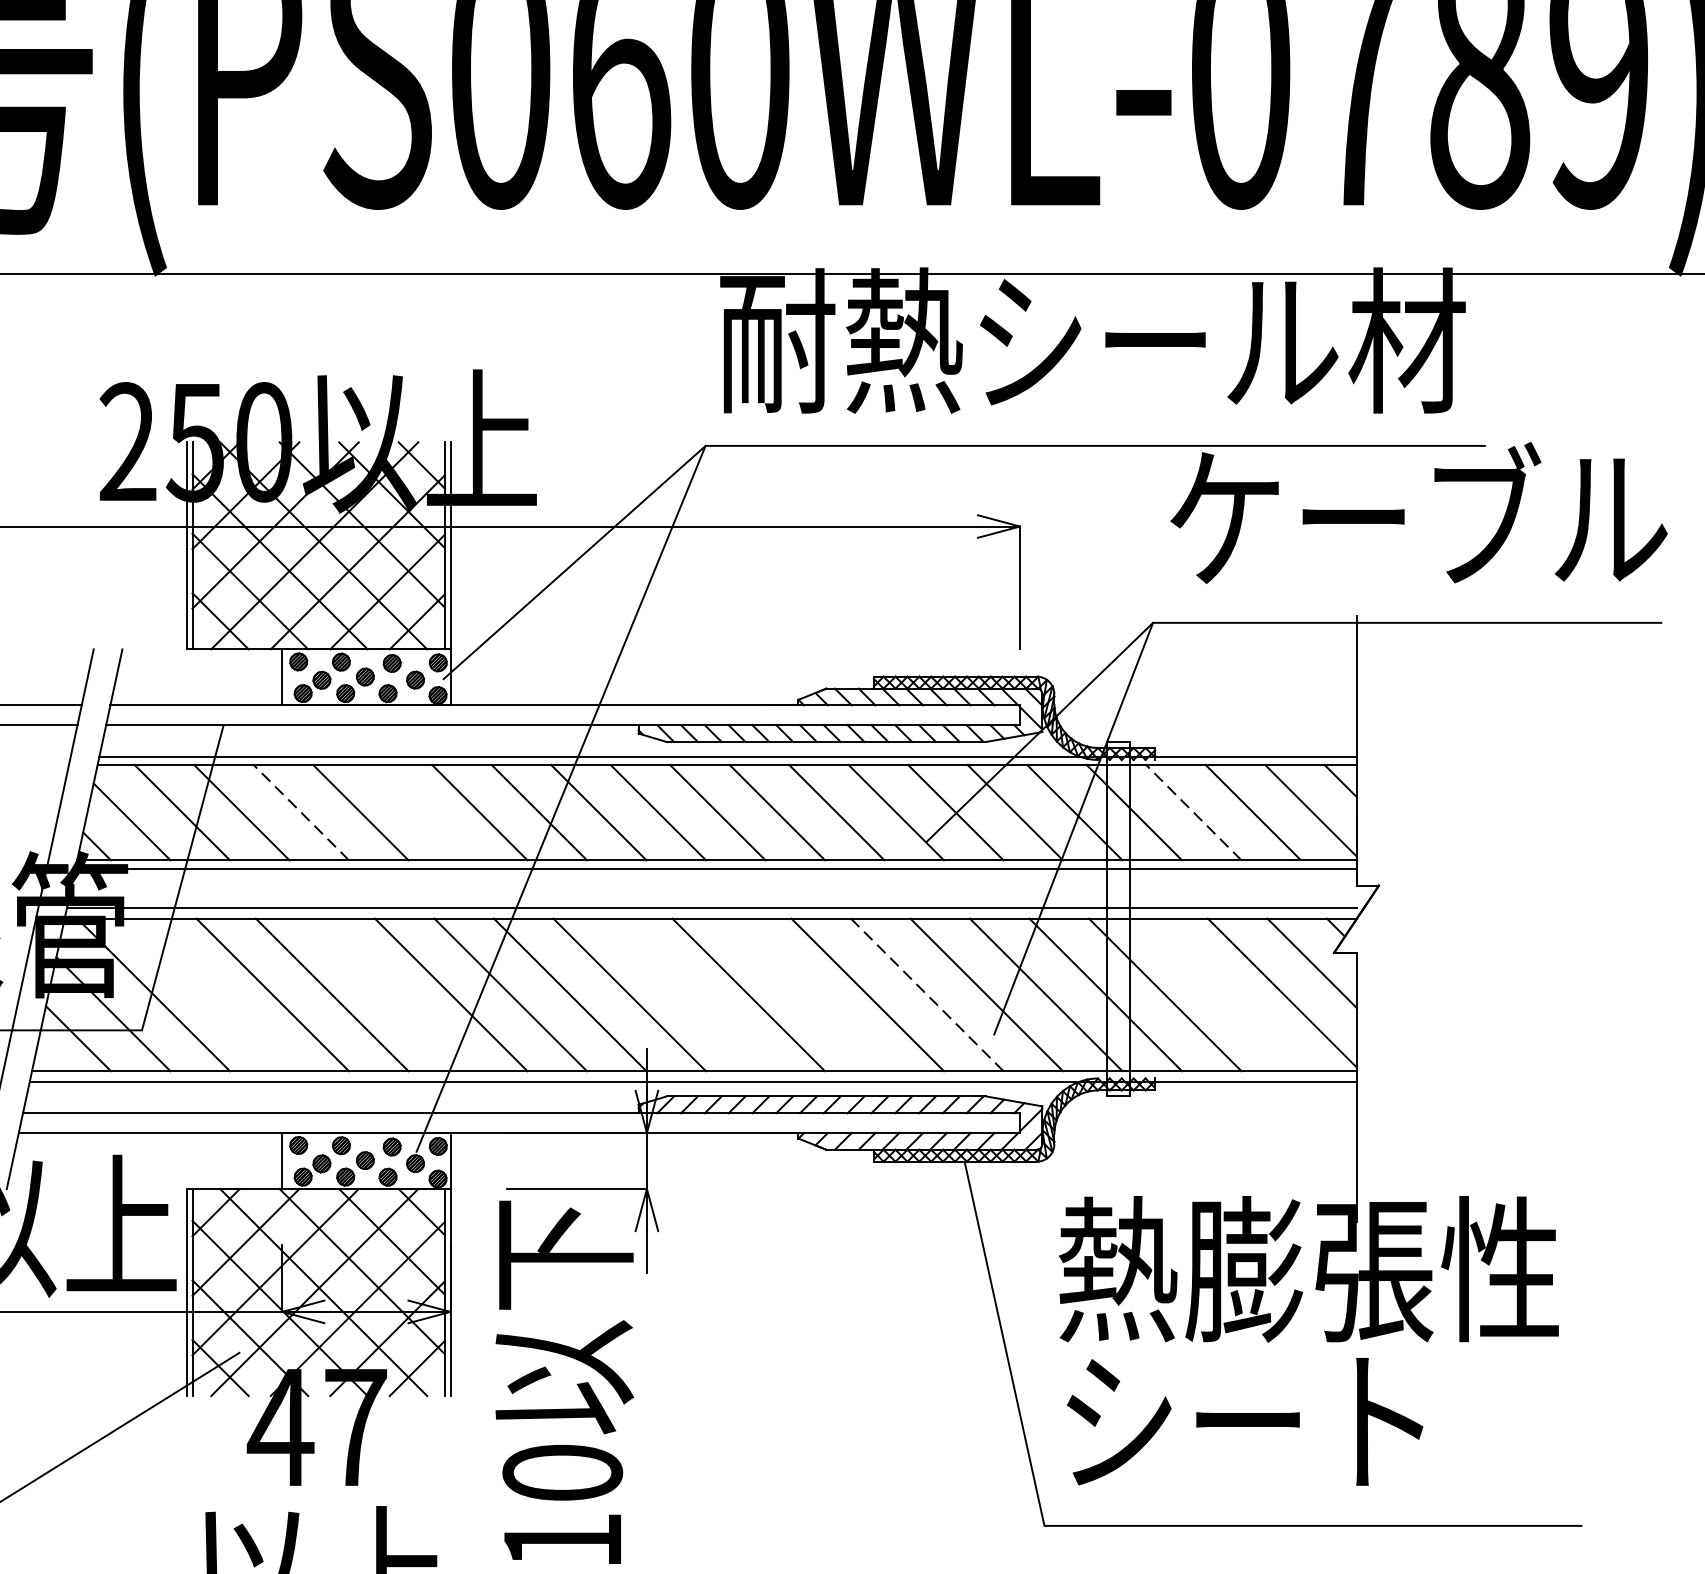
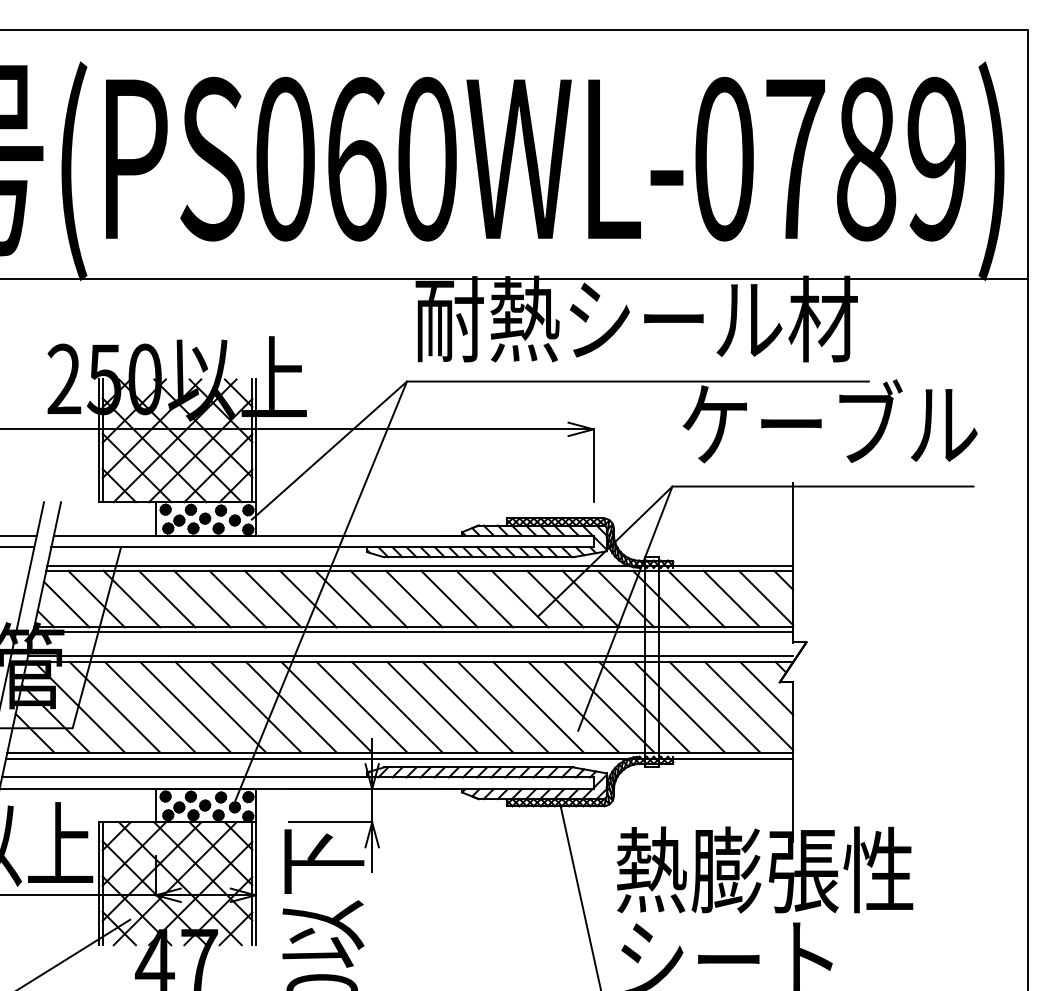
line: (300, 811) -> (166, 598), dashed -> solid
line: (419, 811) -> (237, 598), added
line: (1193, 811) -> (696, 598), dashed -> solid
line: (212, 993) -> (114, 706), added
line: (391, 993) -> (220, 706), added
line: (689, 993) -> (397, 706), added
line: (807, 993) -> (467, 706), added
line: (927, 993) -> (538, 706), dashed -> solid
line: (1223, 993) -> (714, 706), added

